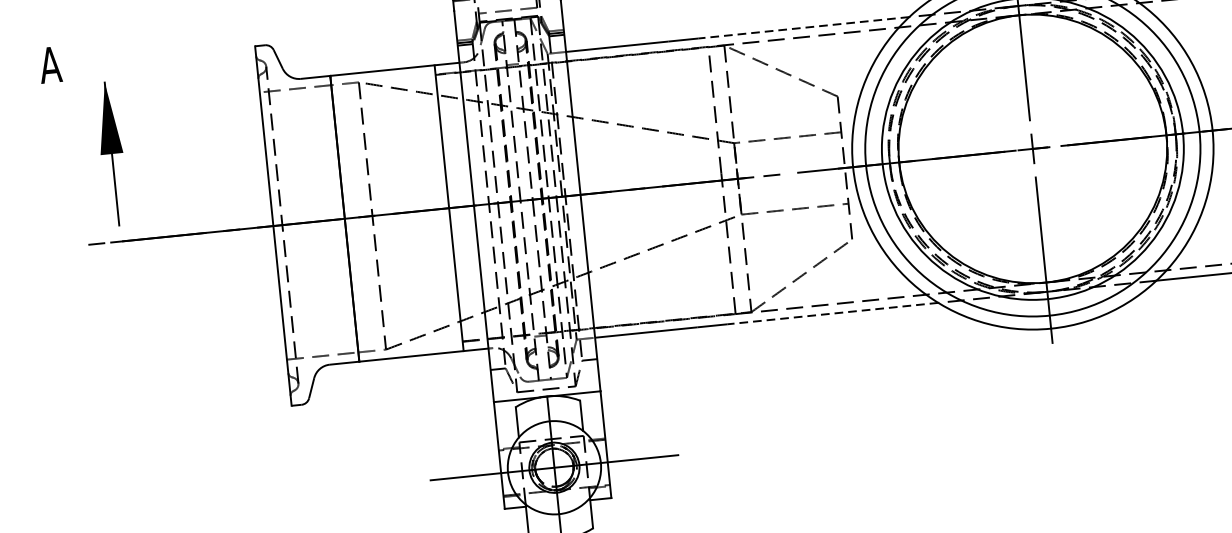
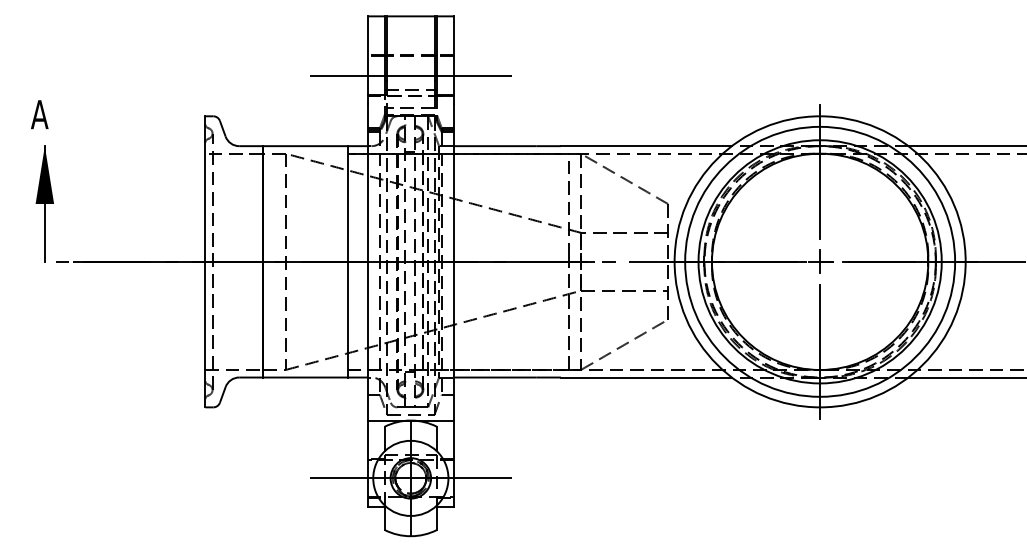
line: (802, 28) -> (645, 146), dashed -> solid
part: (111, 153) -> (44, 203), moved
line: (831, 313) -> (645, 377), dashed -> solid

